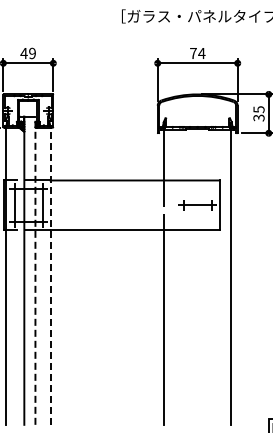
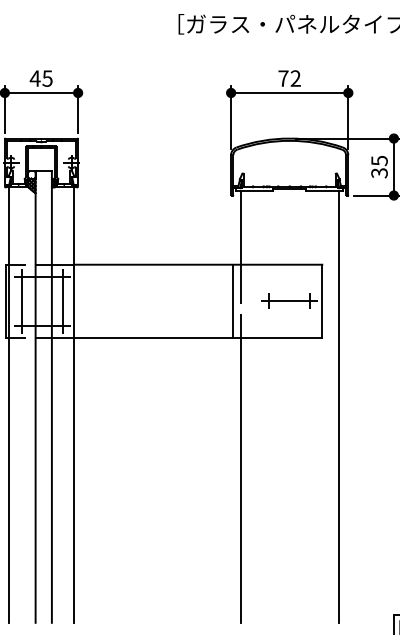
text: (32, 52) -> (47, 77), 49 -> 45
text: (201, 52) -> (295, 77), 74 -> 72
line: (158, 205) -> (232, 301), added
line: (35, 270) -> (51, 396), dashed -> solid
line: (50, 276) -> (73, 405), dashed -> solid

